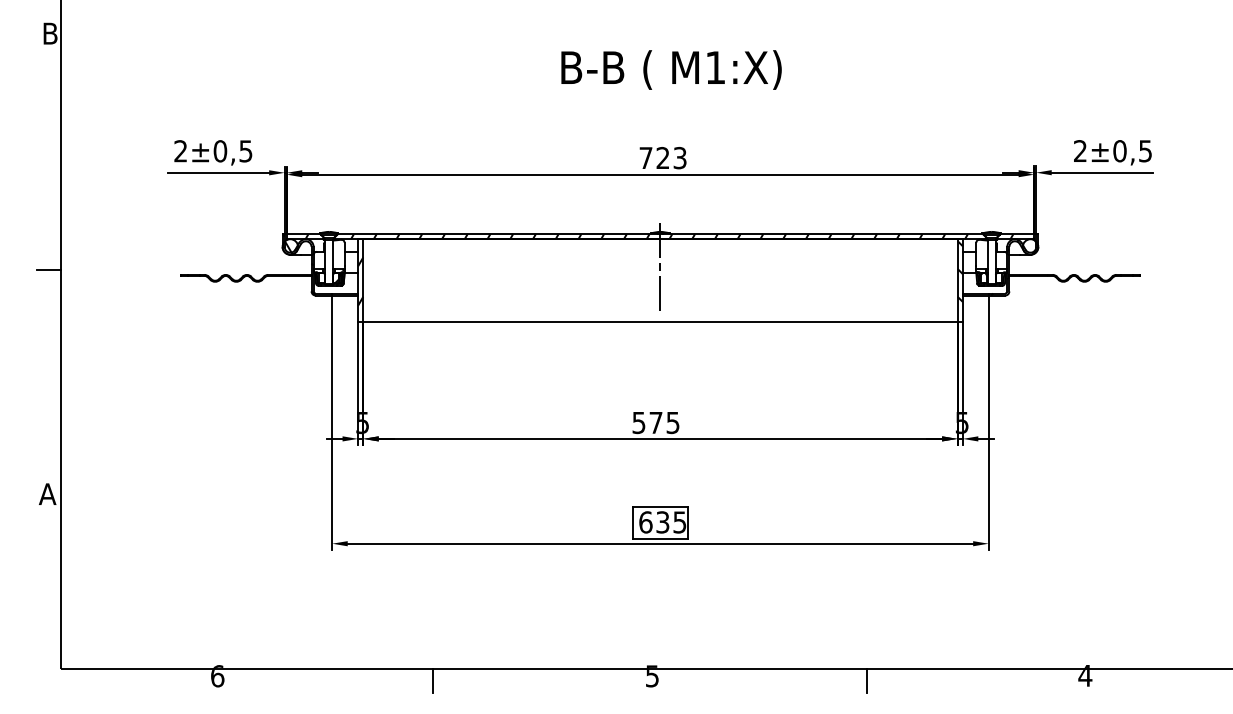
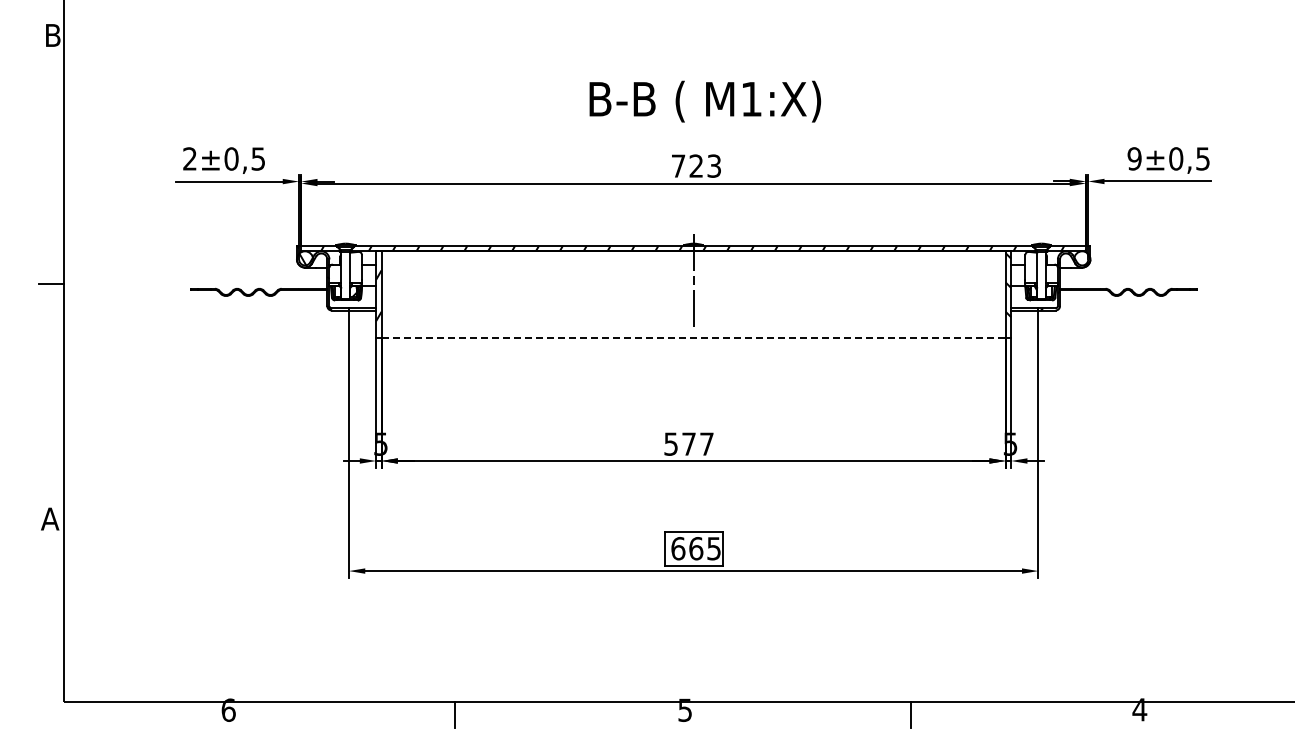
text: (671, 69) -> (705, 101), moved
text: (1080, 150) -> (1134, 158), 2 -> 9
line: (661, 322) -> (694, 338), solid -> dashed
text: (672, 422) -> (706, 443), 575 -> 577
text: (663, 522) -> (696, 548), 635 -> 665

